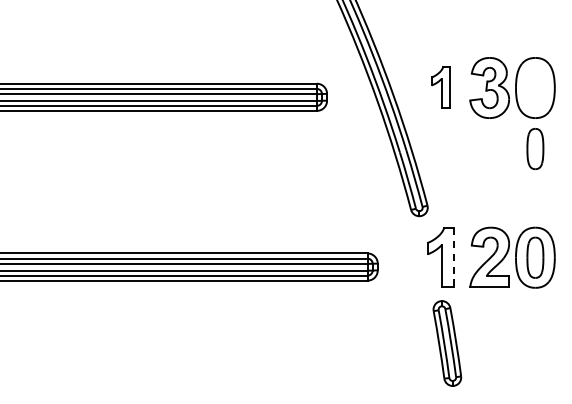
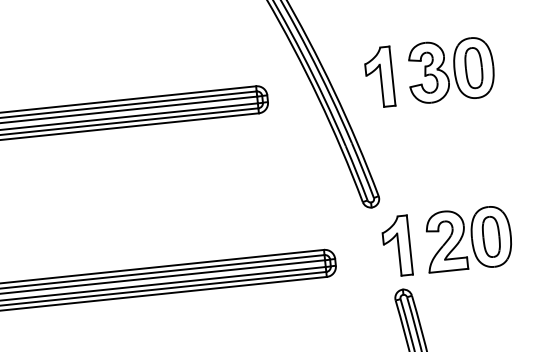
part: (440, 87) -> (379, 77), size x1.43
part: (535, 149) -> (474, 68), moved
line: (453, 257) -> (409, 245), dashed -> solid

